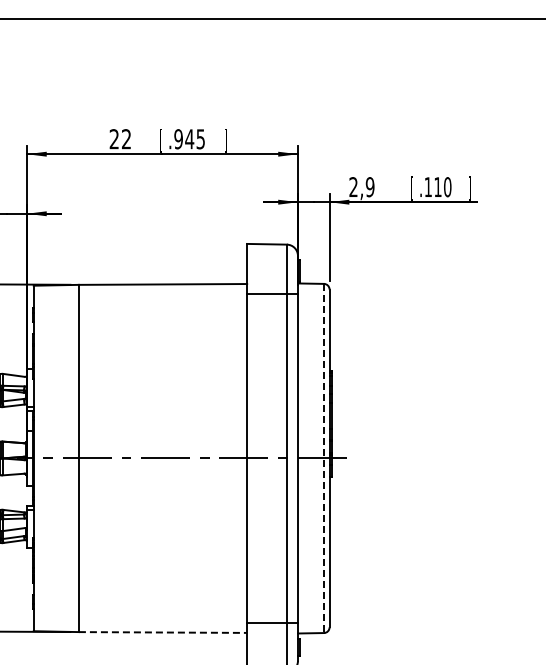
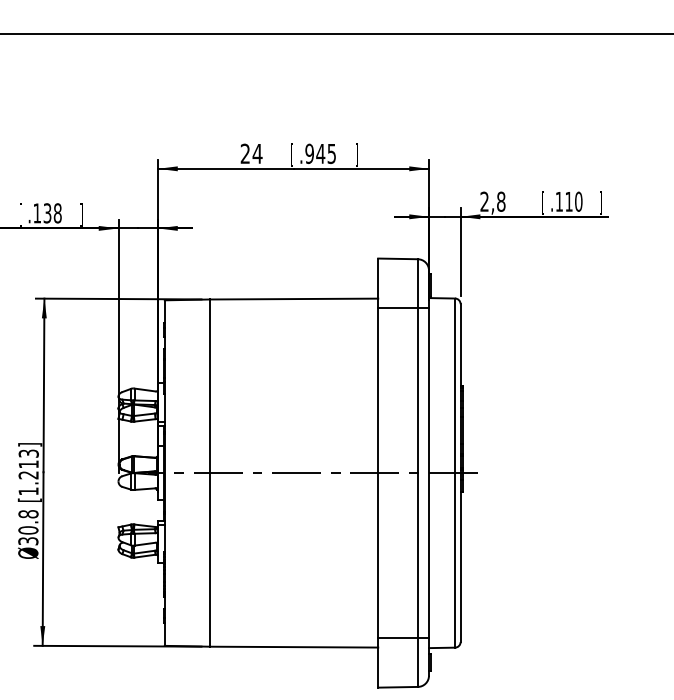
text: (126, 138) -> (257, 153), 22 -> 24
text: (369, 186) -> (500, 201), 2,9 -> 2,8
line: (324, 458) -> (455, 473), dashed -> solid
line: (163, 632) -> (294, 647), dashed -> solid

